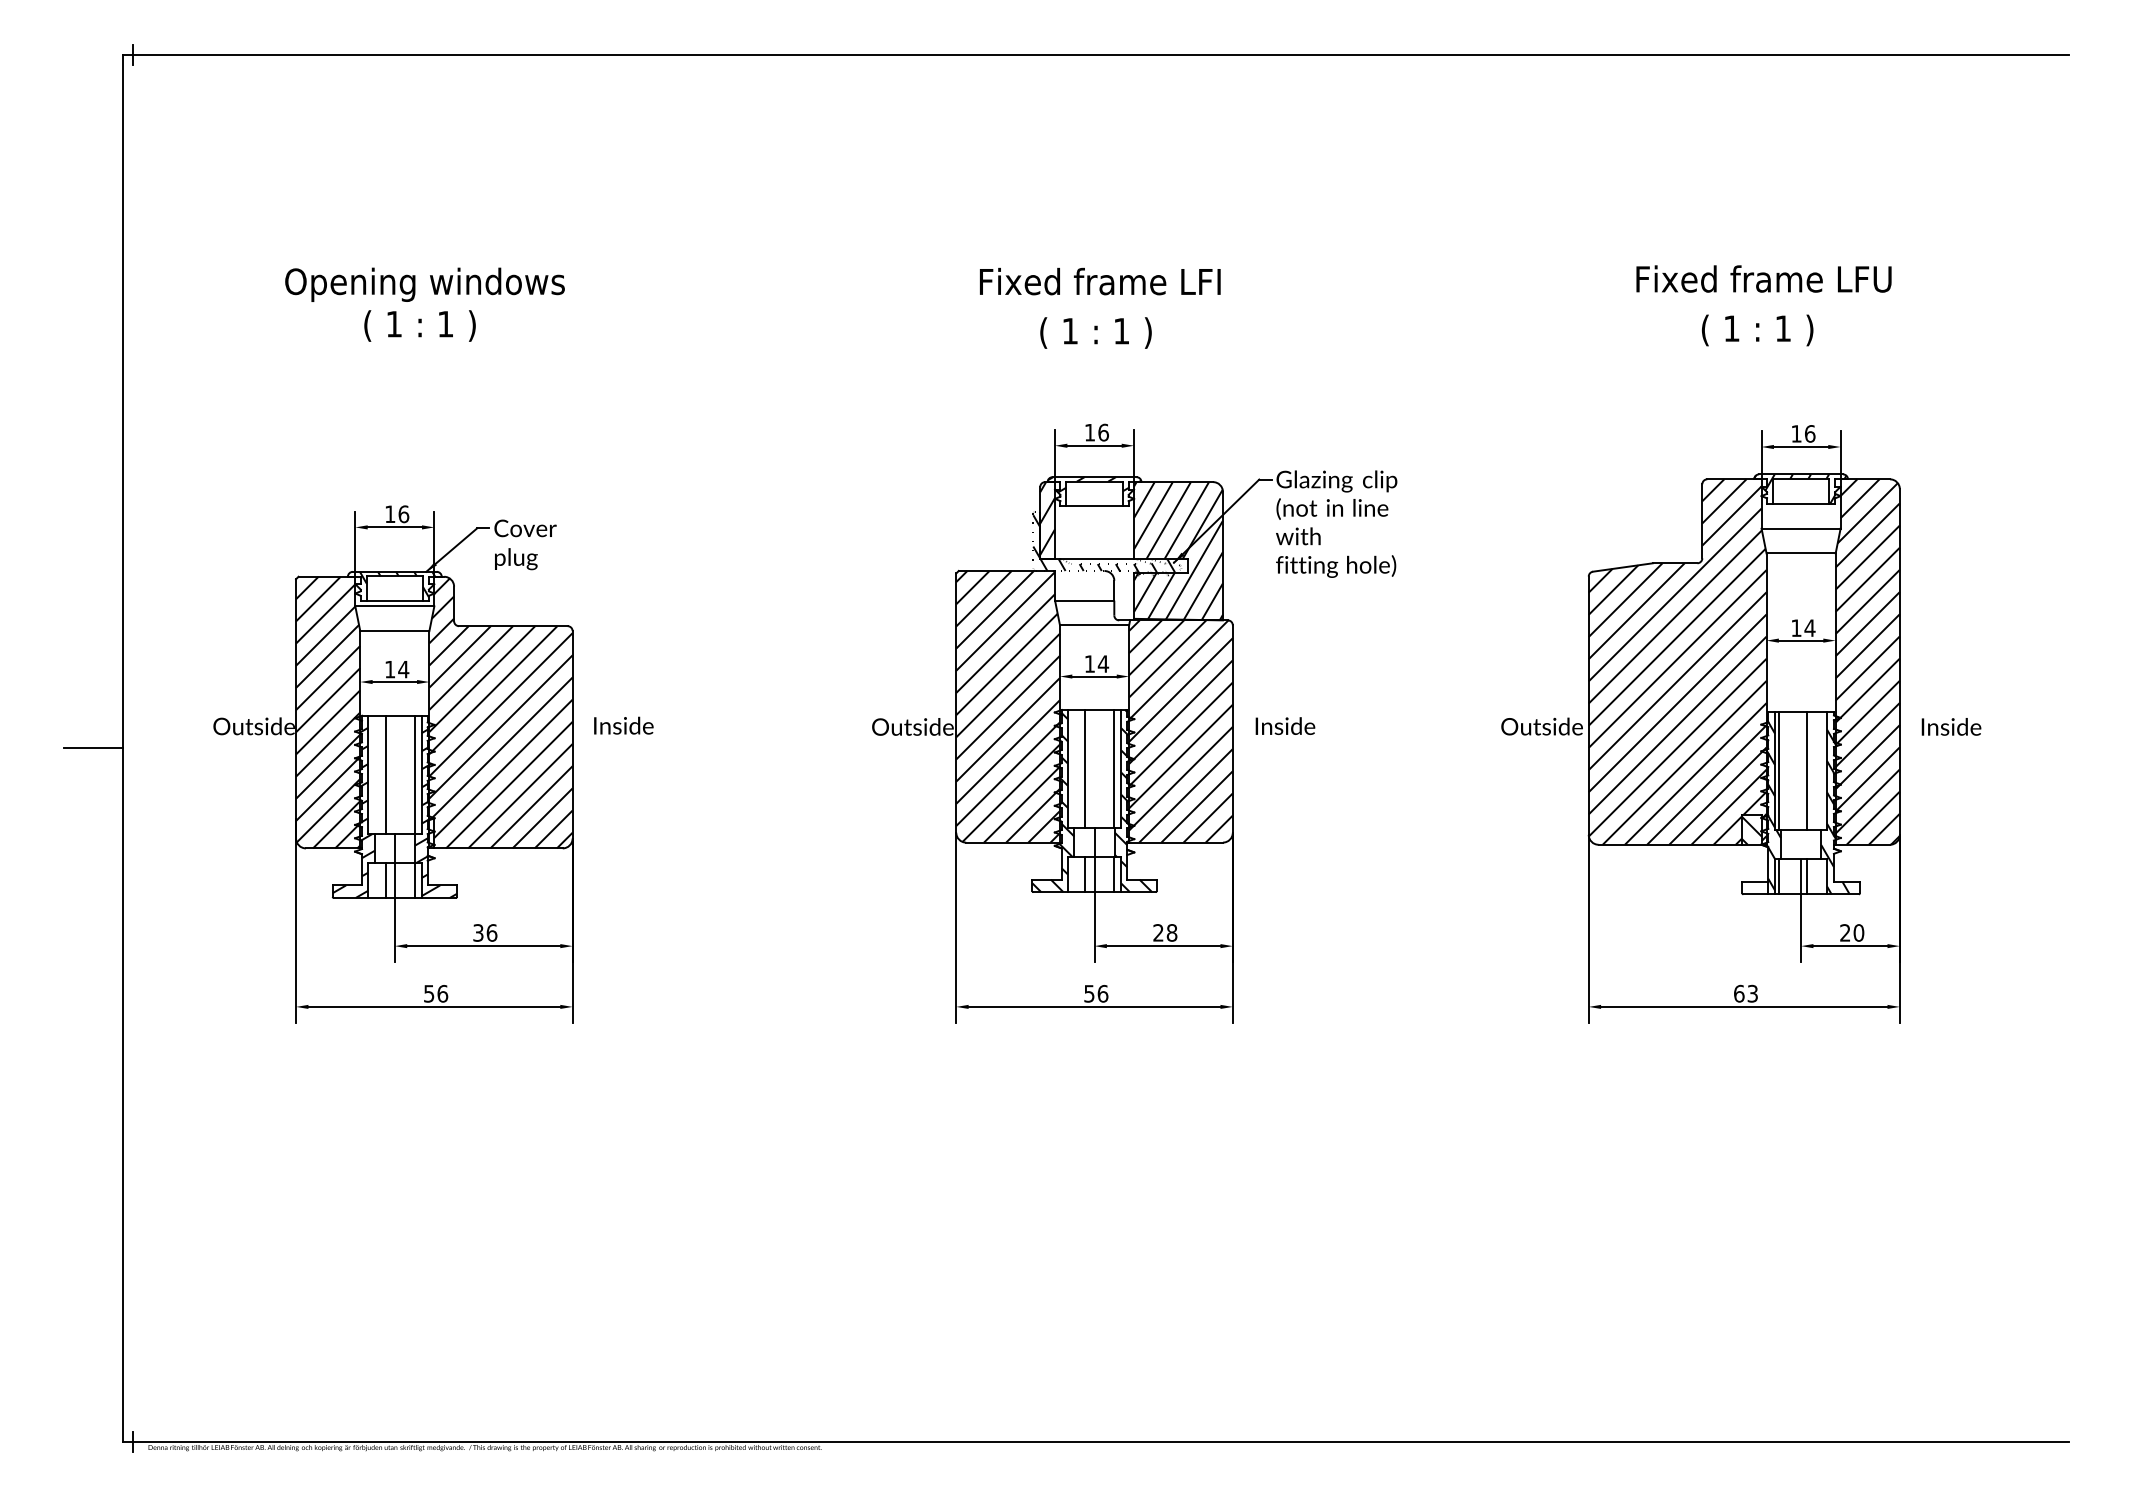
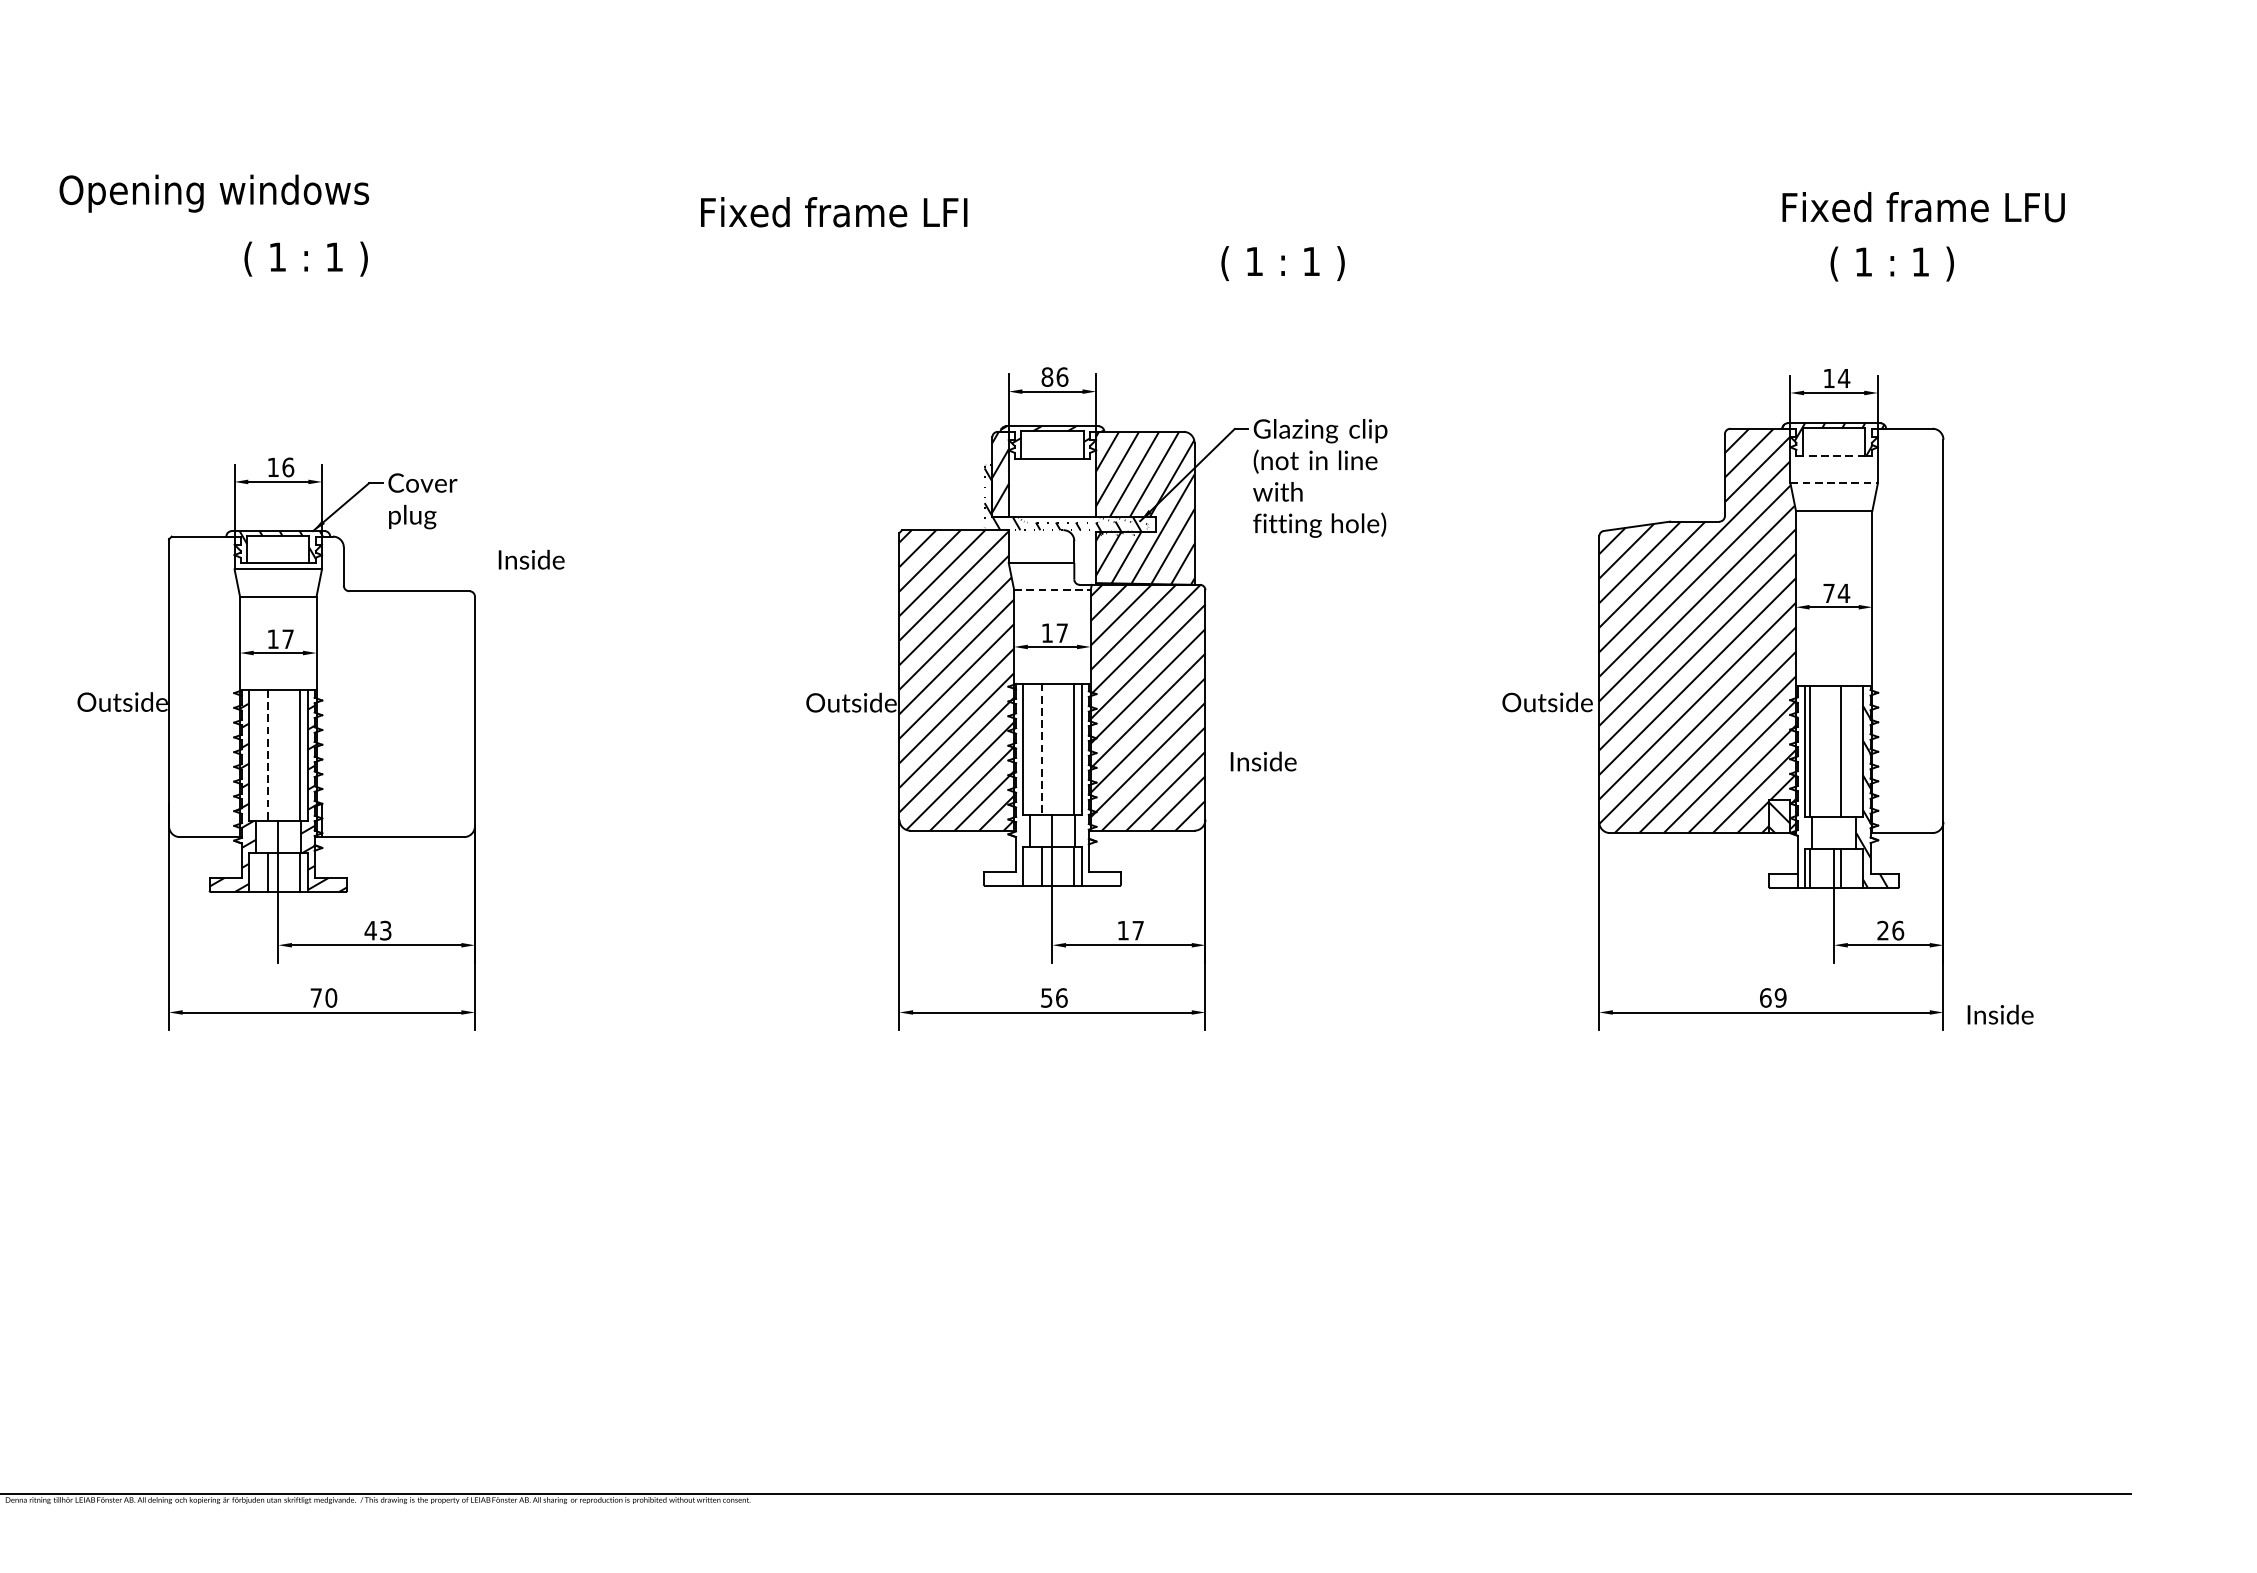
text: (1763, 278) -> (1923, 206), moved
text: (1100, 281) -> (834, 212), moved
text: (424, 284) -> (213, 193), moved
text: (1757, 330) -> (1892, 264), moved
text: (1095, 332) -> (1282, 262), moved
text: (1089, 432) -> (1046, 376), 16 -> 86
text: (1809, 433) -> (1843, 378), 16 -> 14
line: (1800, 503) -> (1833, 455), solid -> dashed
line: (1801, 528) -> (1834, 483), solid -> dashed
line: (1094, 625) -> (1052, 590), solid -> dashed
text: (1796, 627) -> (1829, 592), 14 -> 74
hatch: (1867, 661) -> (1907, 630), removed
text: (1103, 663) -> (1062, 632), 14 -> 17
text: (403, 669) -> (287, 639), 14 -> 17
hatch: (328, 712) -> (204, 686), removed
hatch: (500, 713) -> (395, 687), removed
text: (623, 725) -> (531, 559), moved
text: (1285, 725) -> (1263, 760), moved
text: (1951, 726) -> (2000, 1014), moved
line: (1085, 769) -> (1042, 749), solid -> dashed
line: (385, 775) -> (267, 756), solid -> dashed
hatch: (1133, 800) -> (1095, 784), removed
hatch: (1053, 802) -> (1007, 786), removed
hatch: (1770, 805) -> (1800, 789), removed
text: (484, 932) -> (377, 930), 36 -> 43
text: (1165, 932) -> (1130, 930), 28 -> 17
text: (1858, 932) -> (1897, 930), 20 -> 26
text: (436, 993) -> (324, 997), 56 -> 70
text: (1752, 993) -> (1780, 997), 63 -> 69

